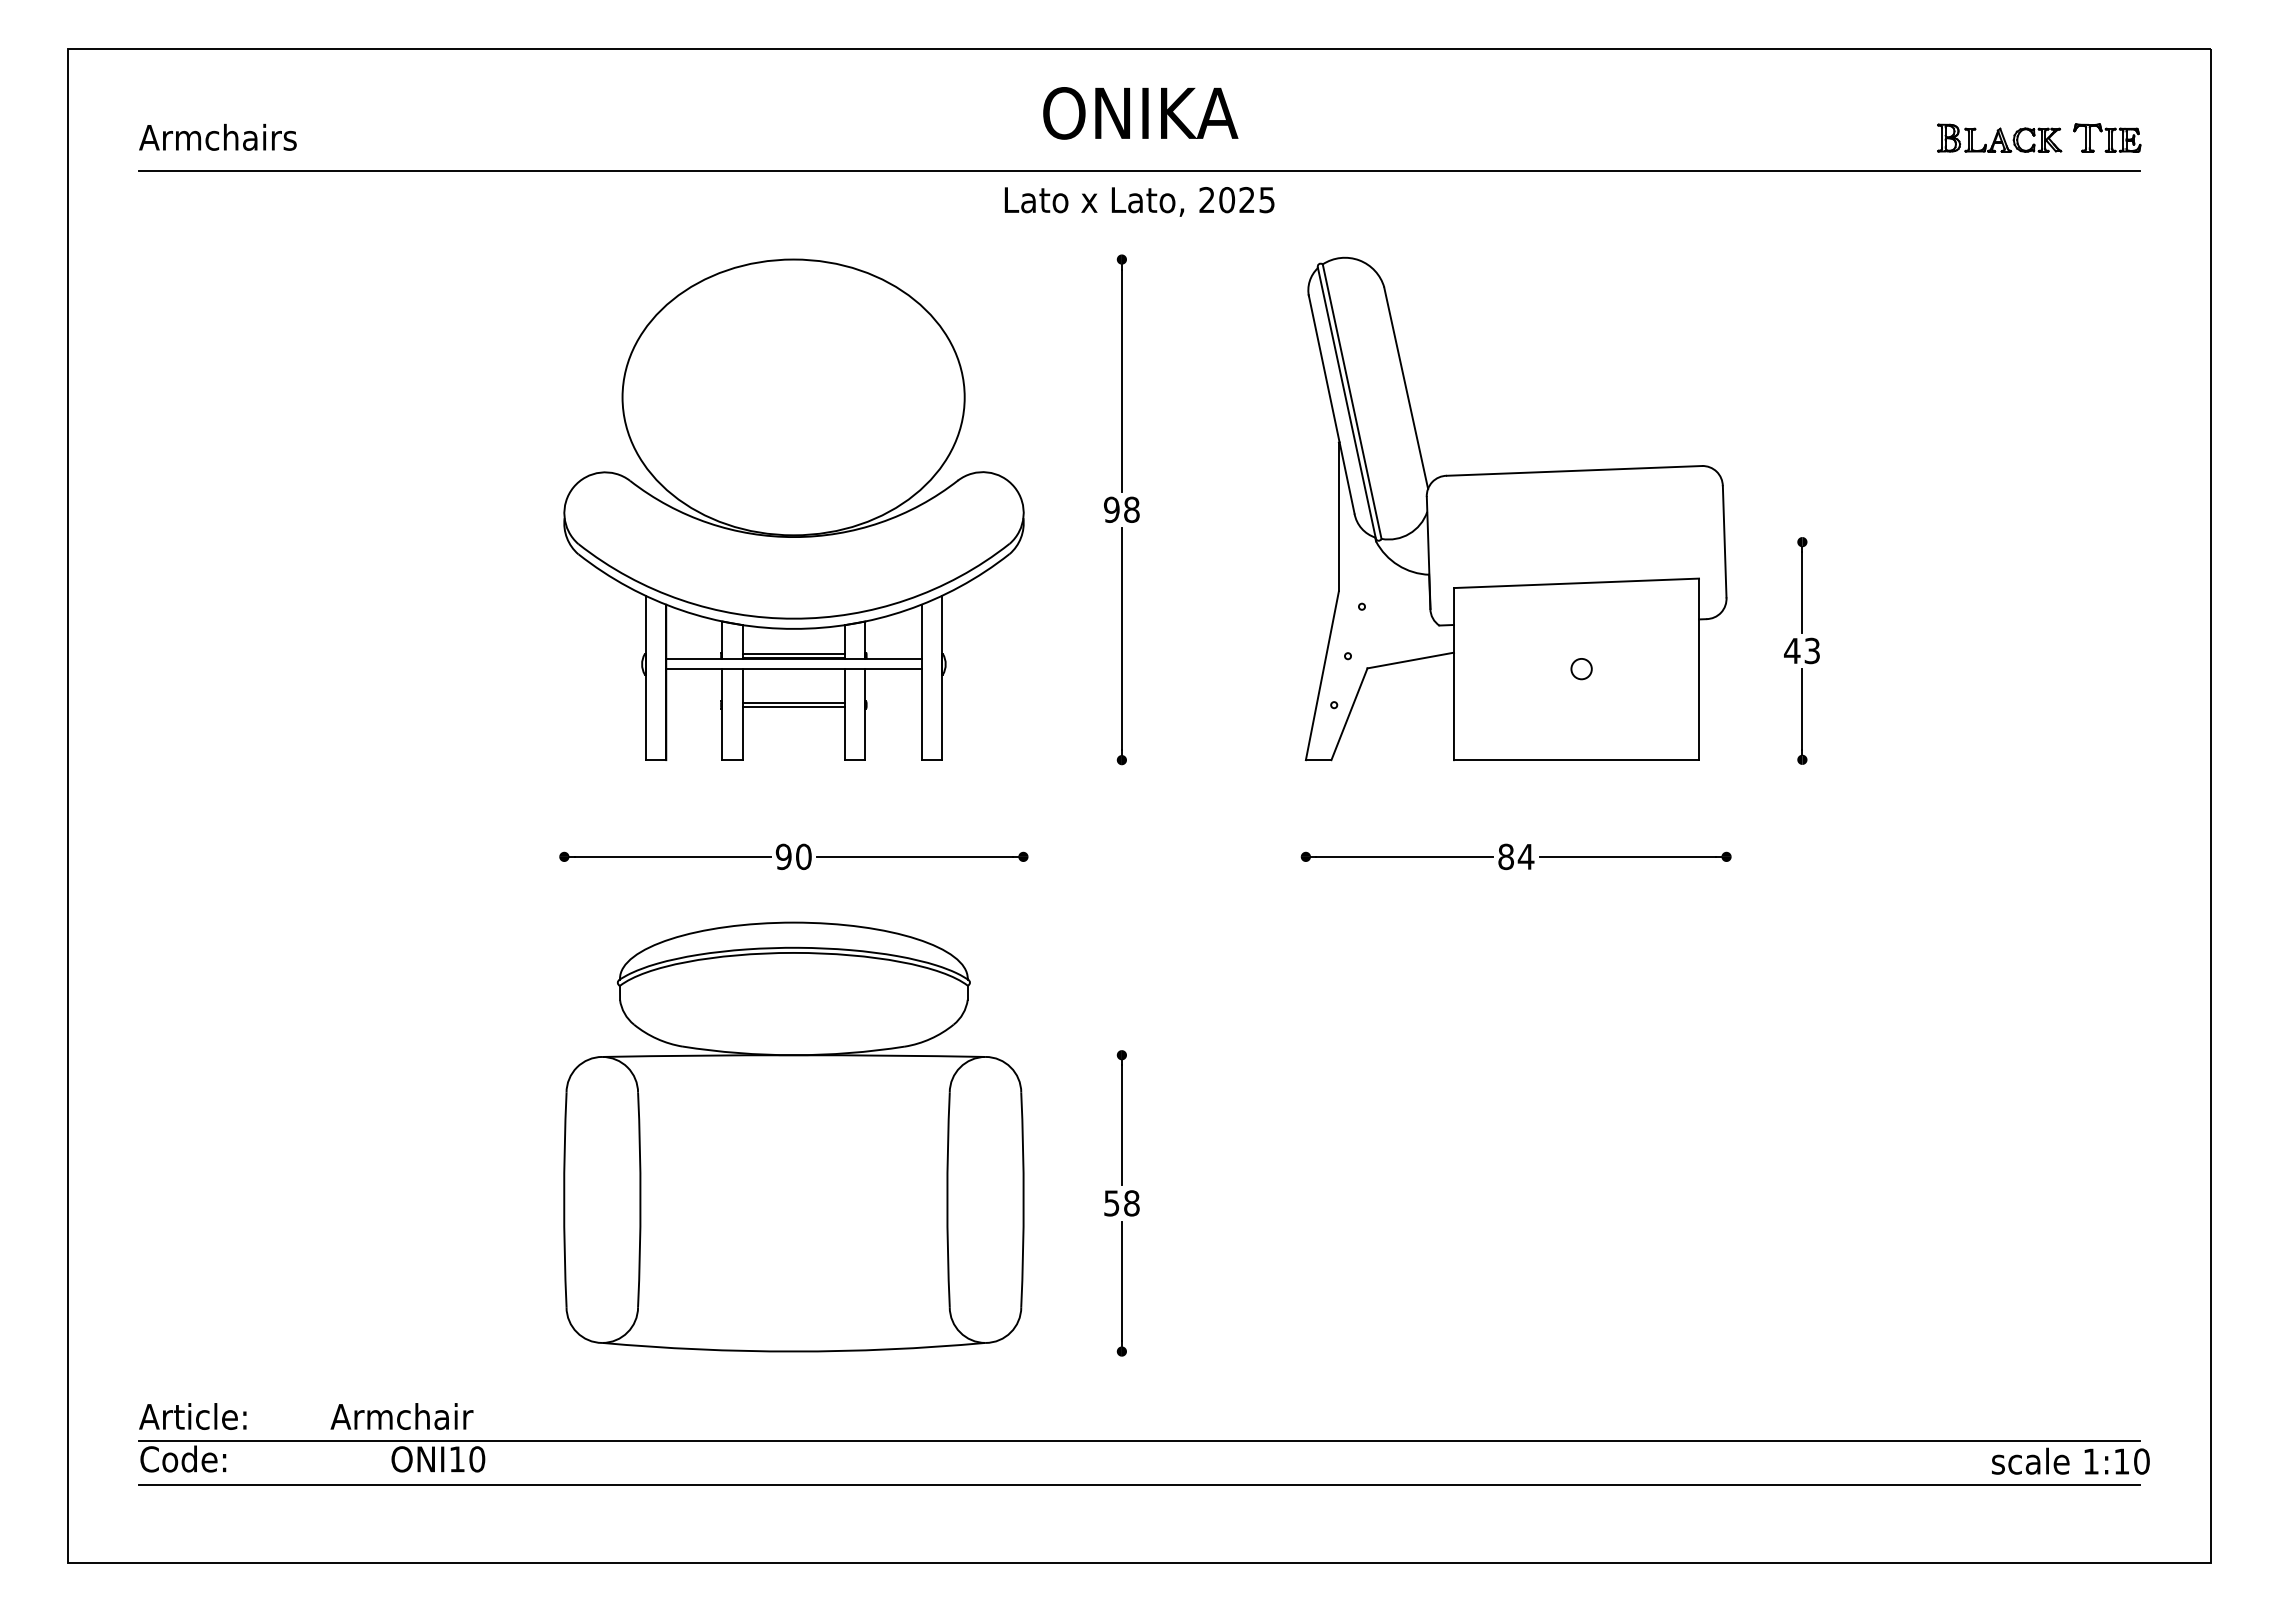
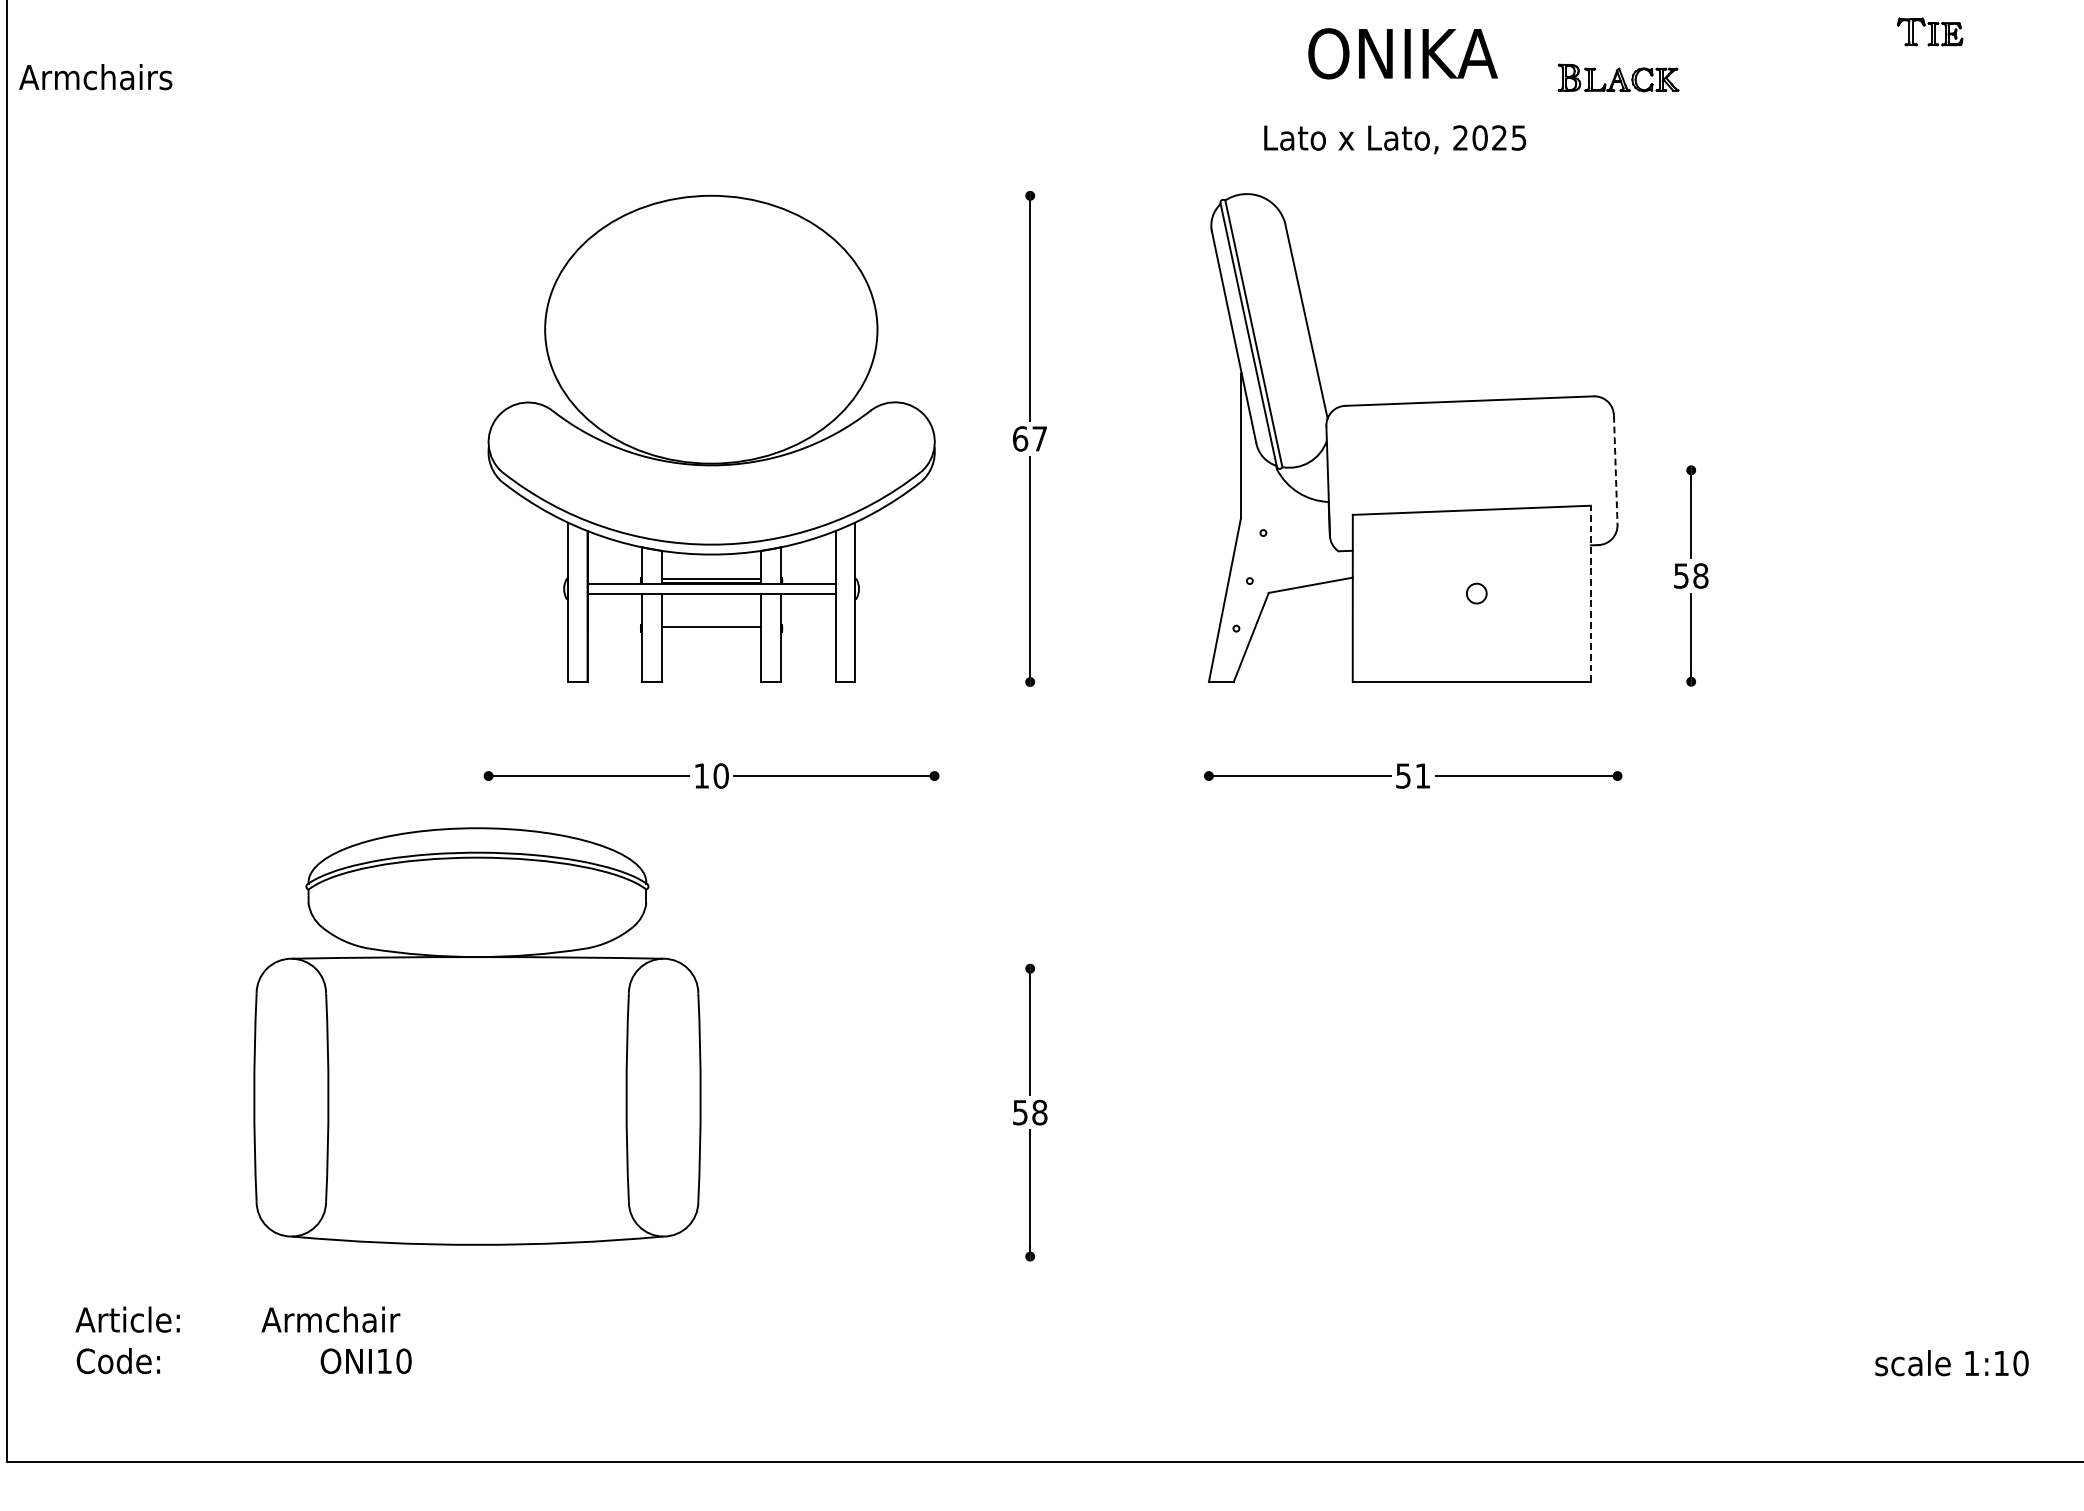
text: (1140, 113) -> (1402, 53), moved
text: (217, 136) -> (95, 76), moved
part: (1999, 137) -> (1618, 77), moved
part: (2107, 137) -> (1930, 31), moved
line: (1139, 170) -> (1047, 109), removed
text: (1139, 201) -> (1395, 139), moved
text: (1121, 509) -> (1029, 438), 98 -> 67
line: (1724, 541) -> (1615, 469), solid -> dashed
text: (1802, 650) -> (1691, 575), 43 -> 58
line: (1699, 669) -> (1591, 594), solid -> dashed
line: (793, 707) -> (711, 630), removed
text: (783, 856) -> (701, 775), 90 -> 10
text: (1516, 856) -> (1413, 775), 84 -> 51
part: (793, 1136) -> (477, 1036), moved
line: (1139, 1441) -> (1047, 1343), removed
line: (1139, 1485) -> (1047, 1386), removed

